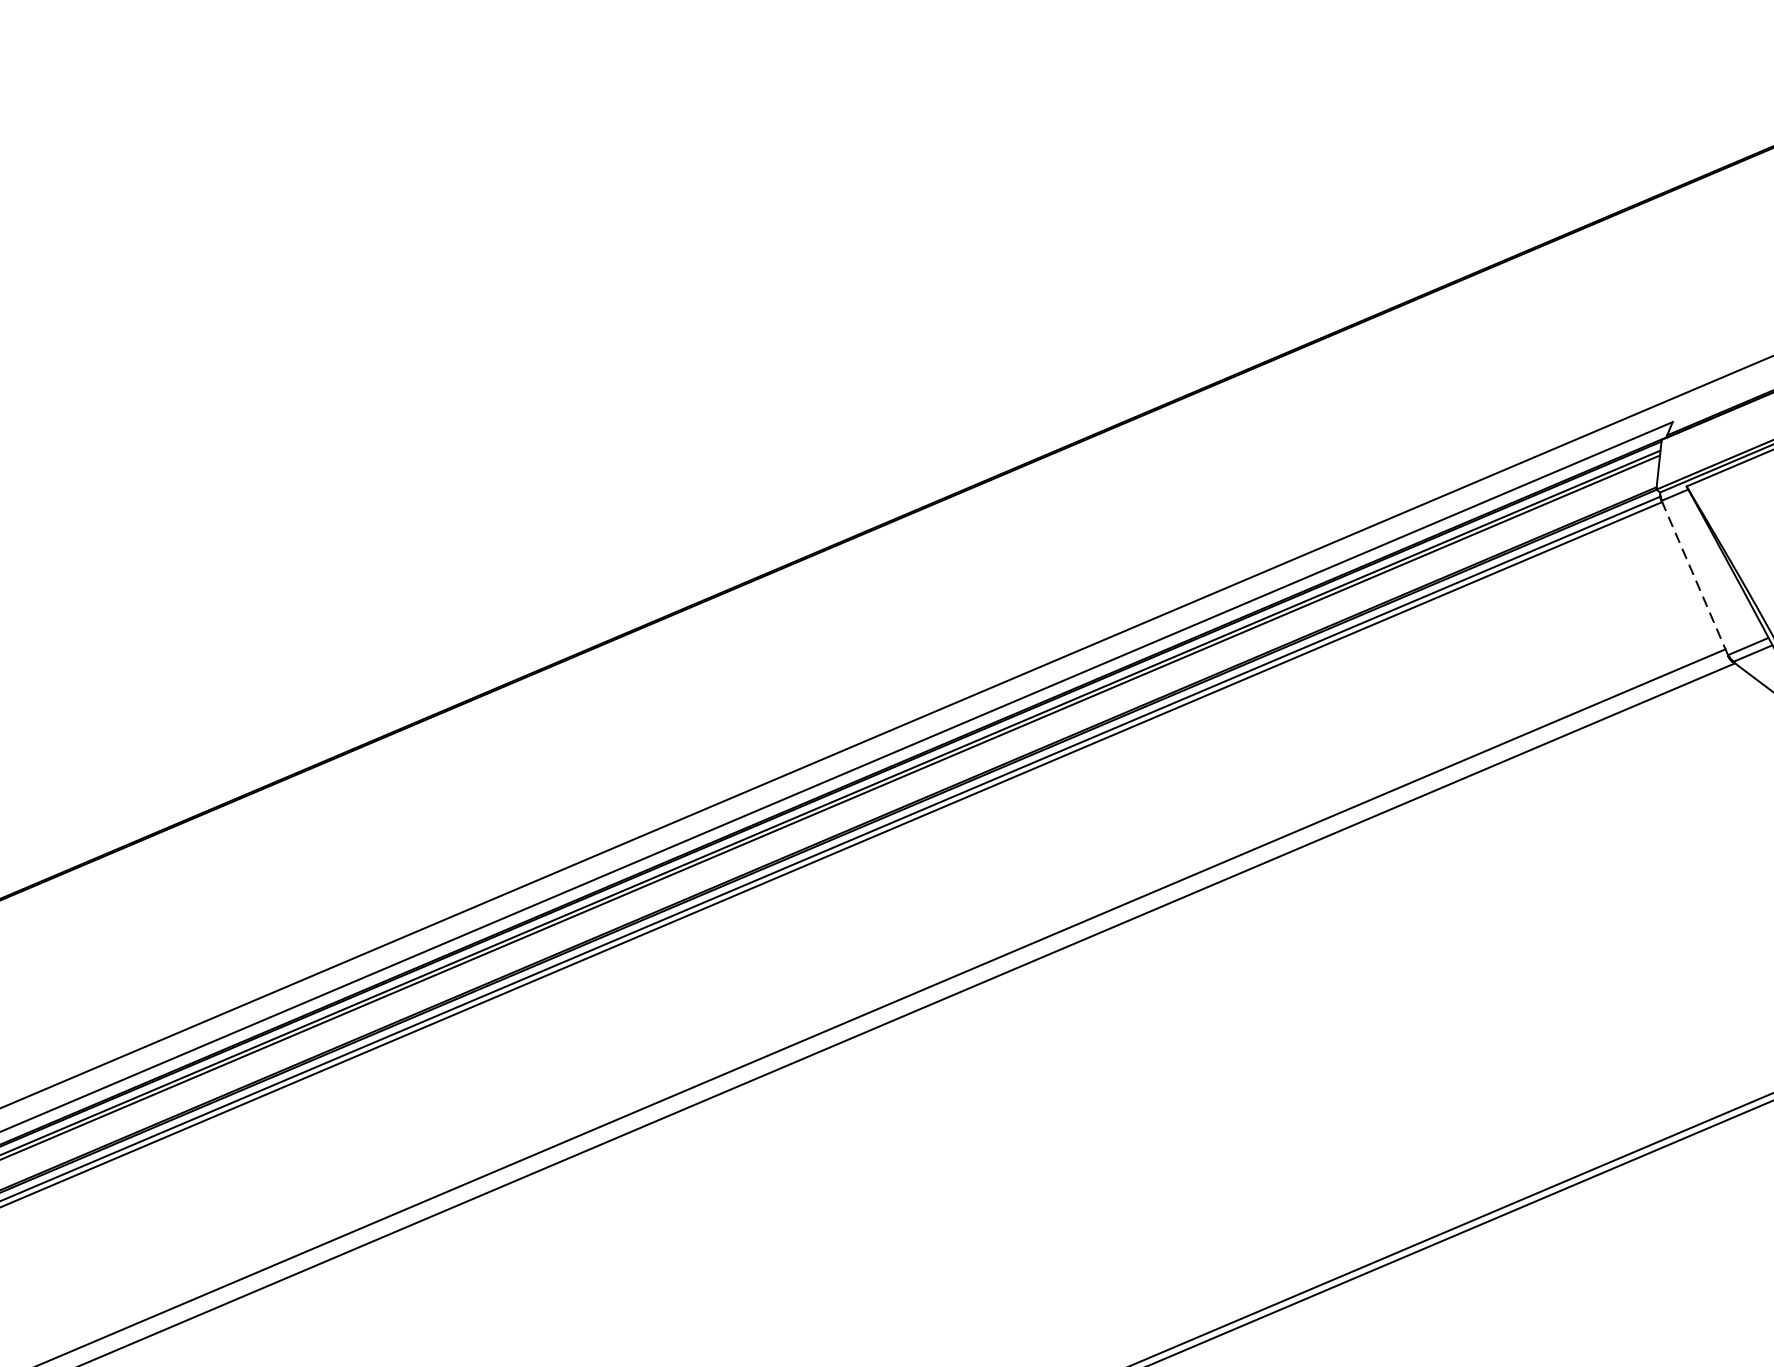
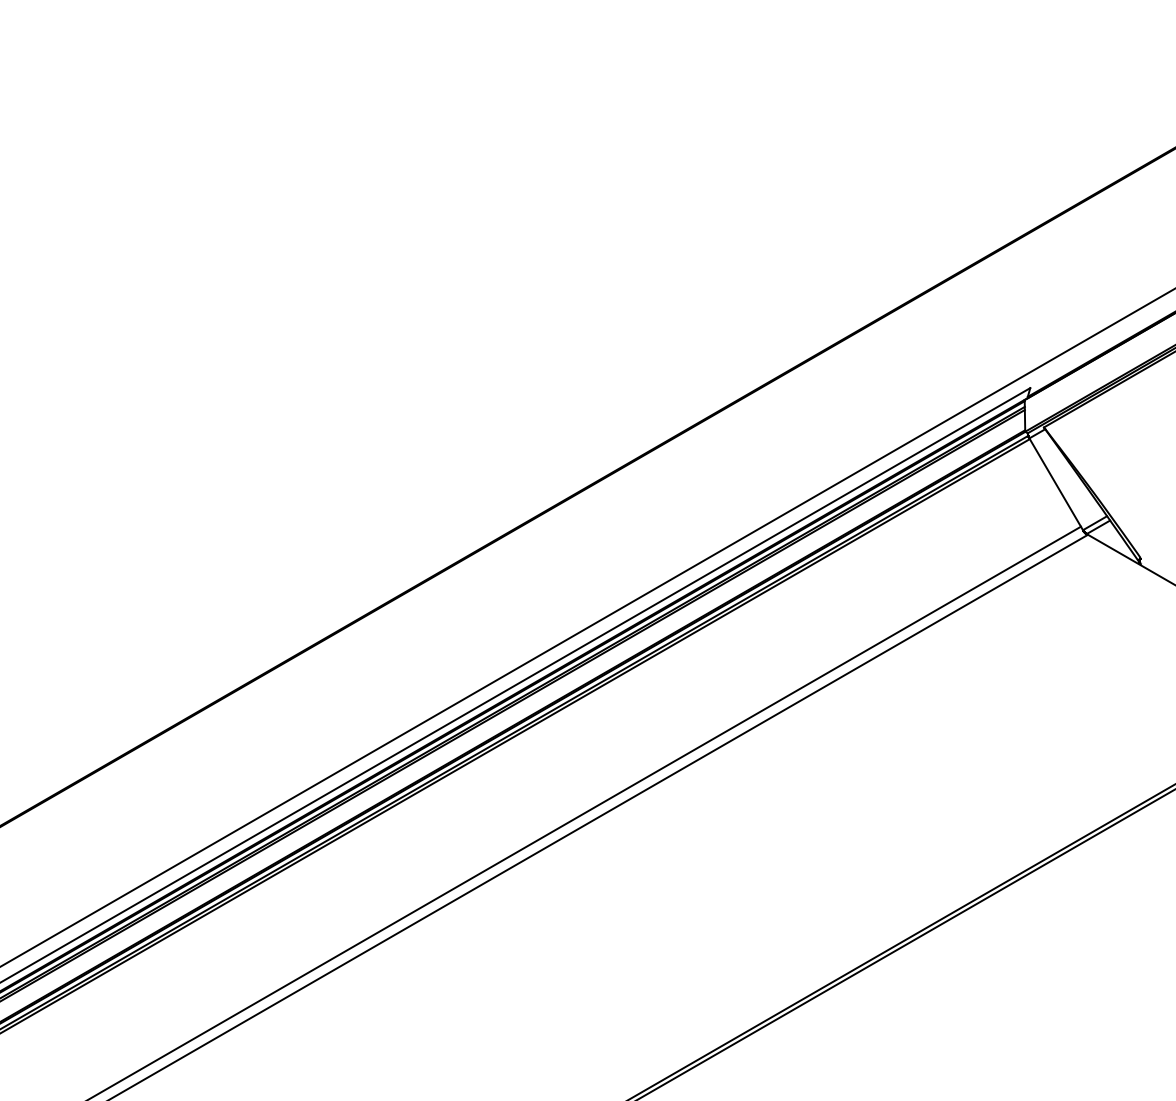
line: (1695, 578) -> (1056, 484), dashed -> solid

